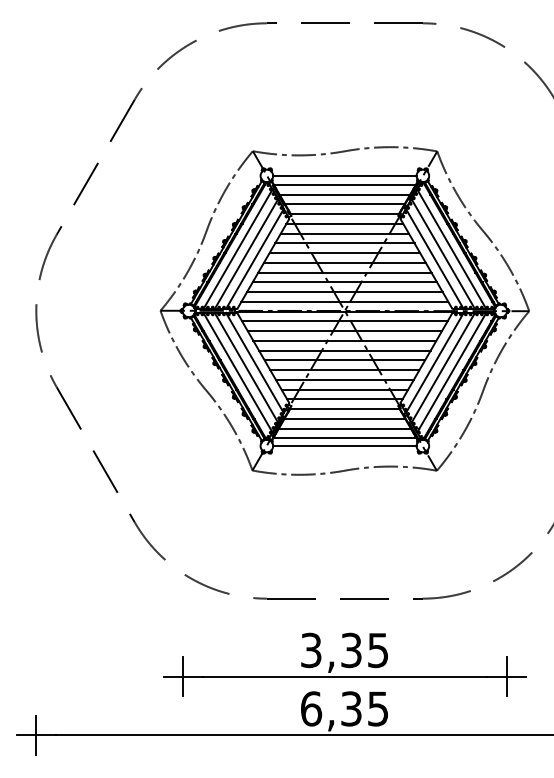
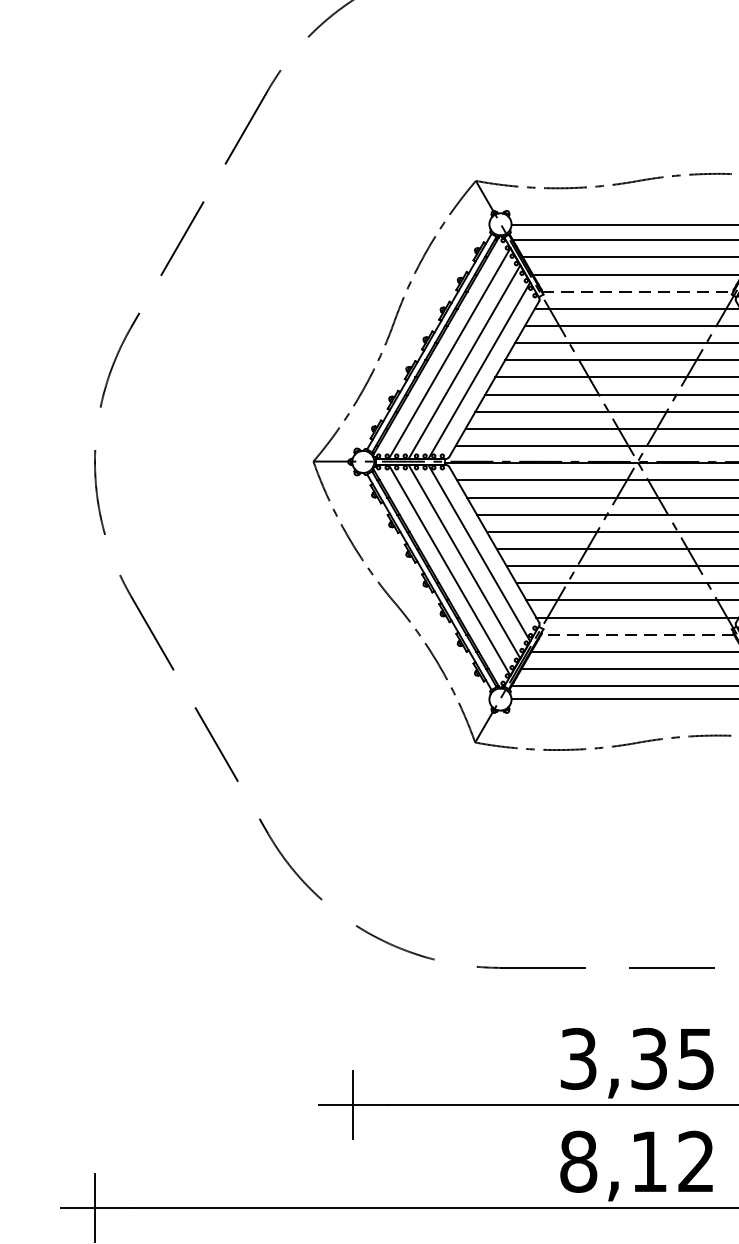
line: (345, 214) -> (638, 292), solid -> dashed
line: (344, 409) -> (636, 635), solid -> dashed
text: (343, 708) -> (635, 1161), 6,35 -> 8,12

